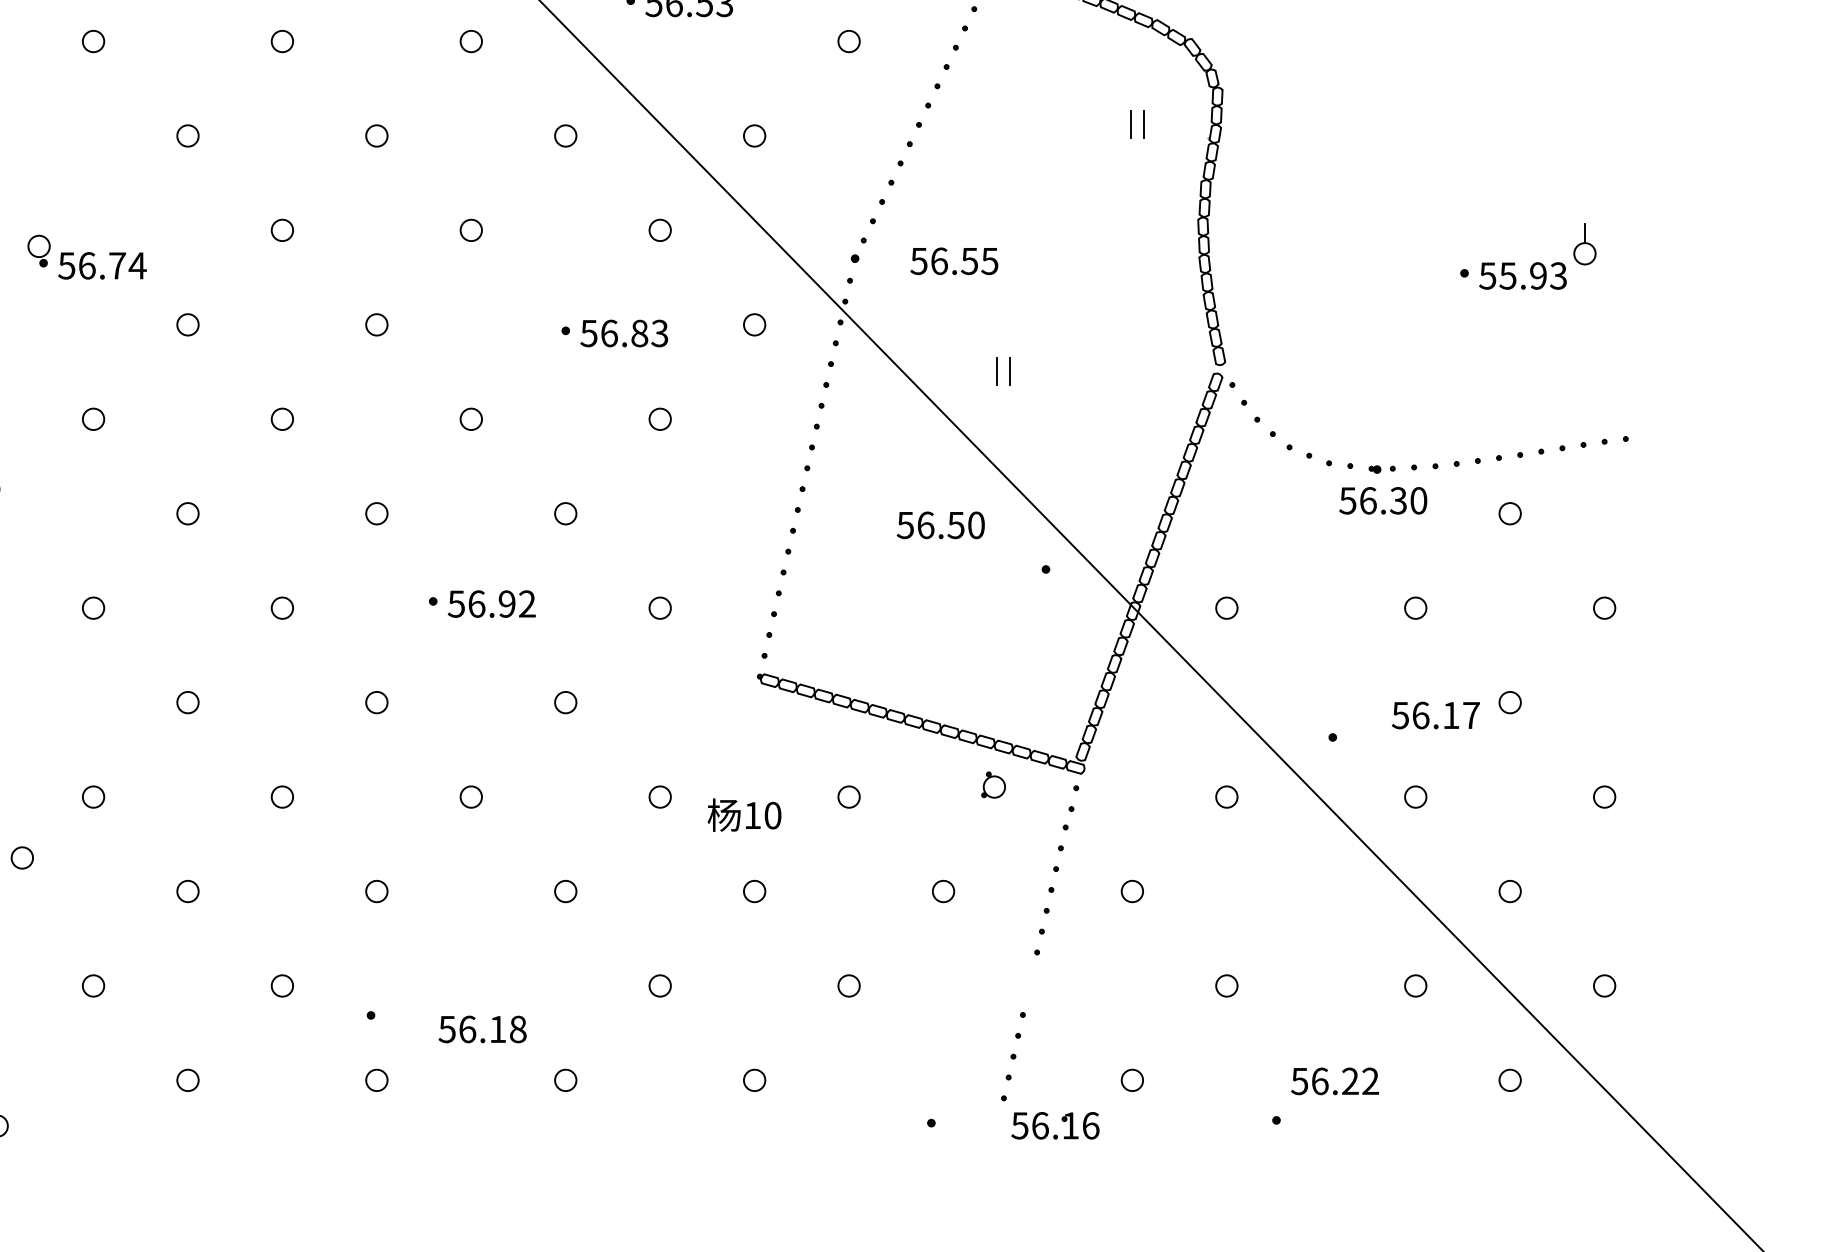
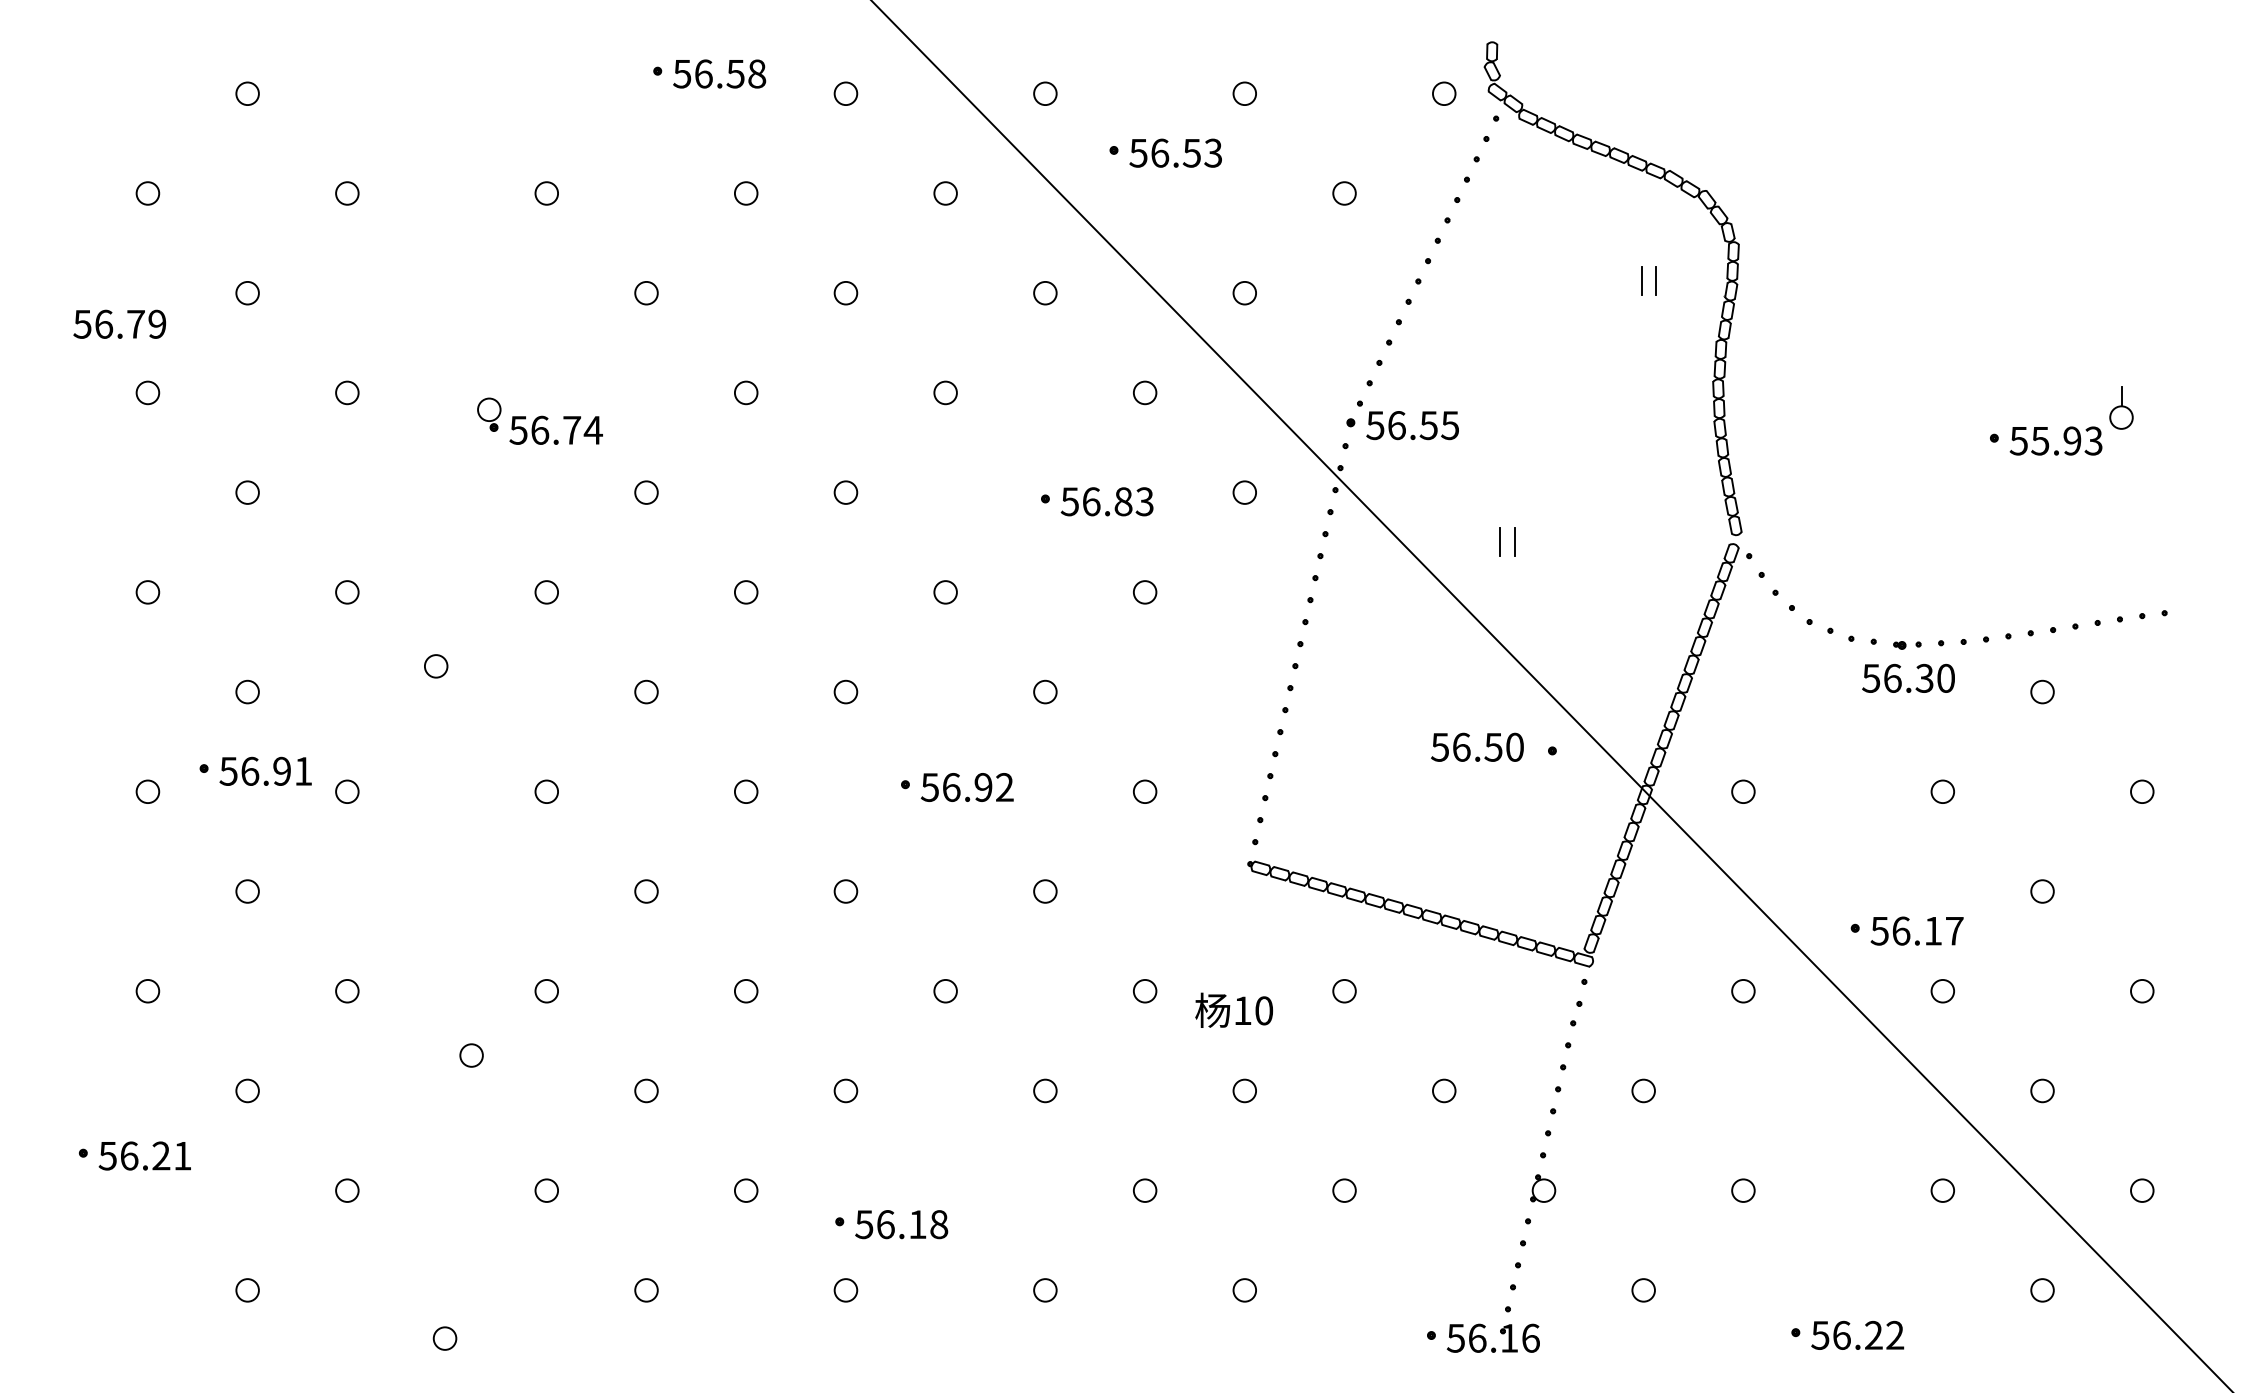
text: (954, 261) -> (1412, 425), moved
text: (940, 524) -> (1477, 746), moved
text: (1435, 714) -> (1916, 930), moved
part: (993, 785) -> (1543, 1188), moved
text: (482, 1029) -> (901, 1224), moved
text: (1334, 1080) -> (1857, 1334), moved
part: (1048, 1127) -> (1486, 1340), moved

